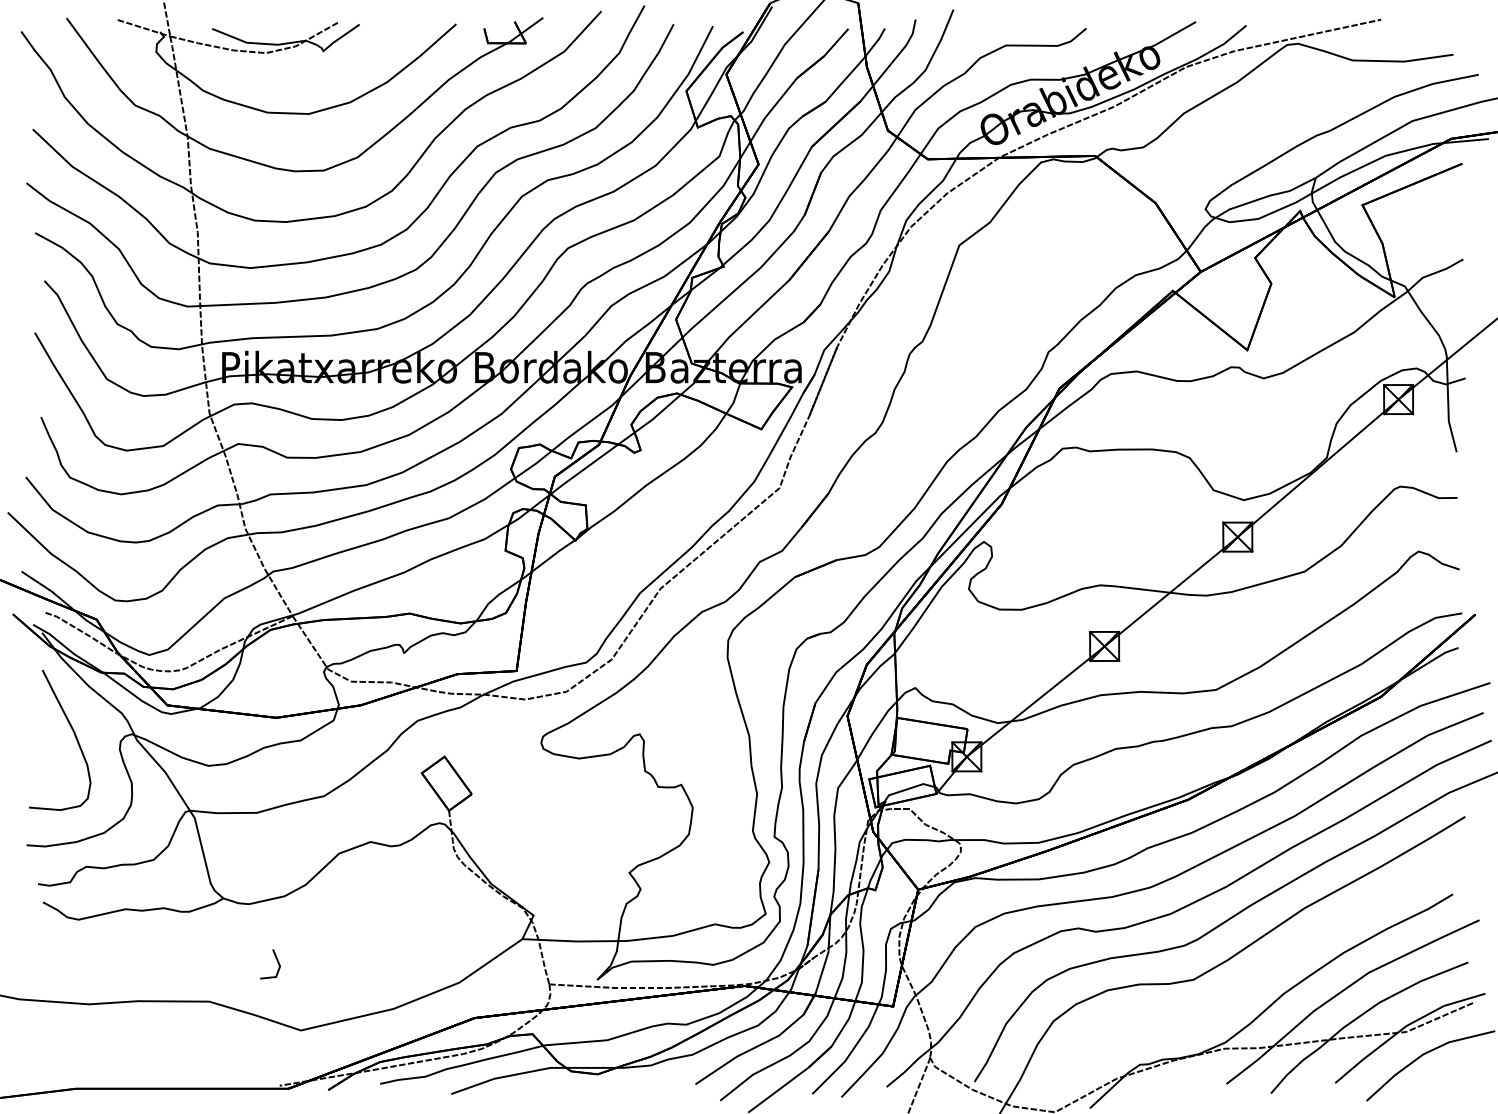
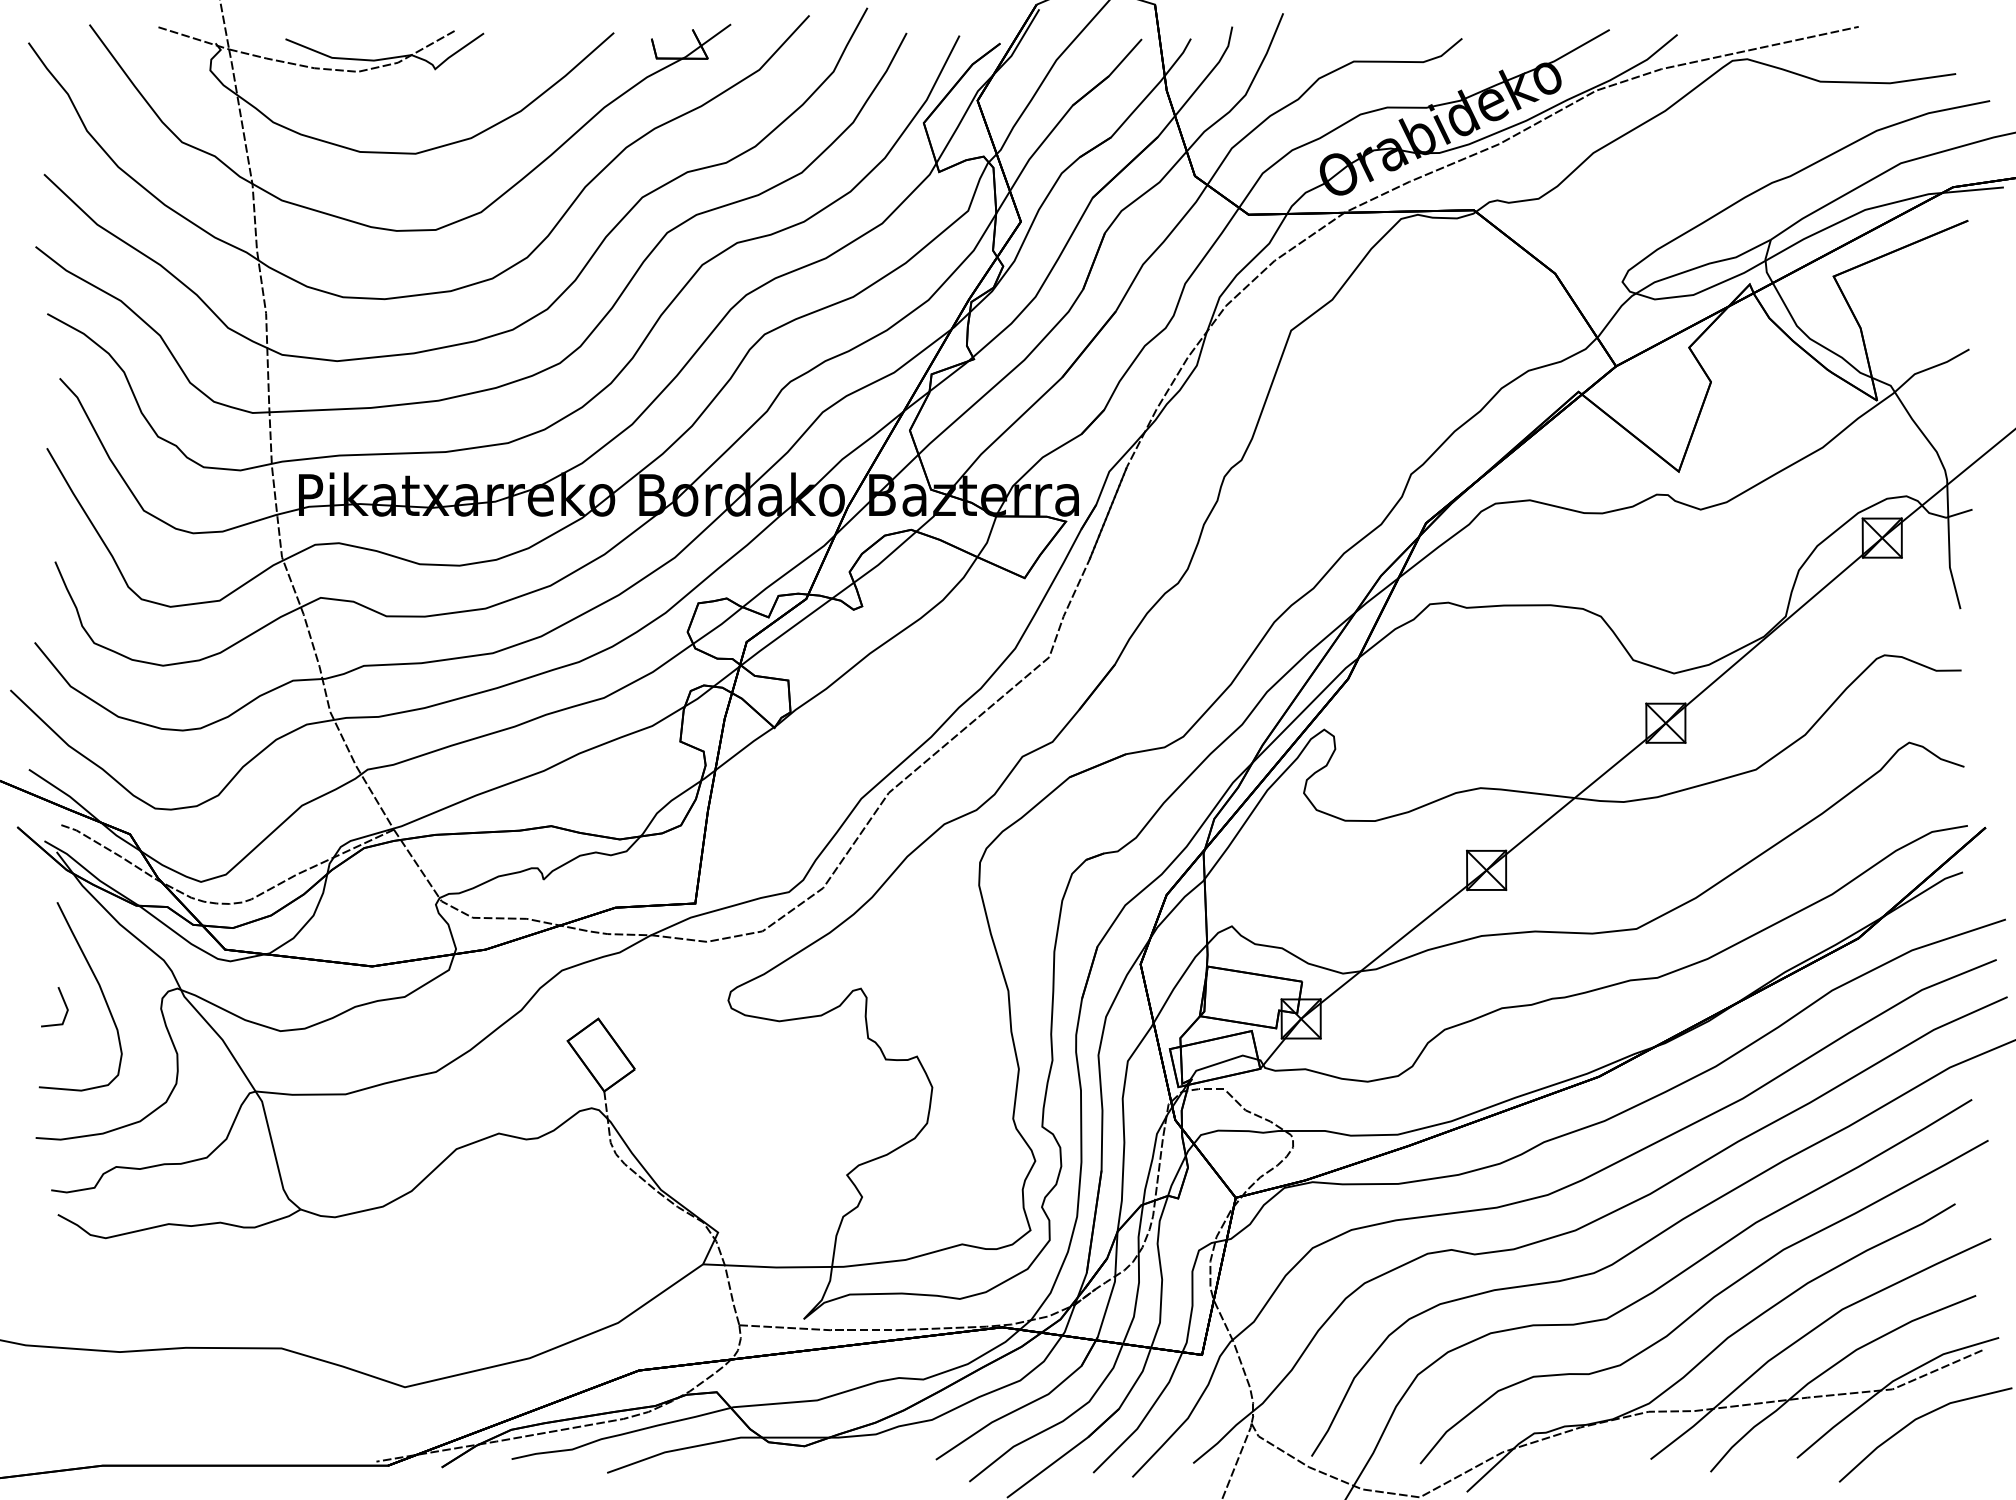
line: (276, 960) -> (63, 1002), moved
curve: (1266, 968) -> (1704, 1303), added

